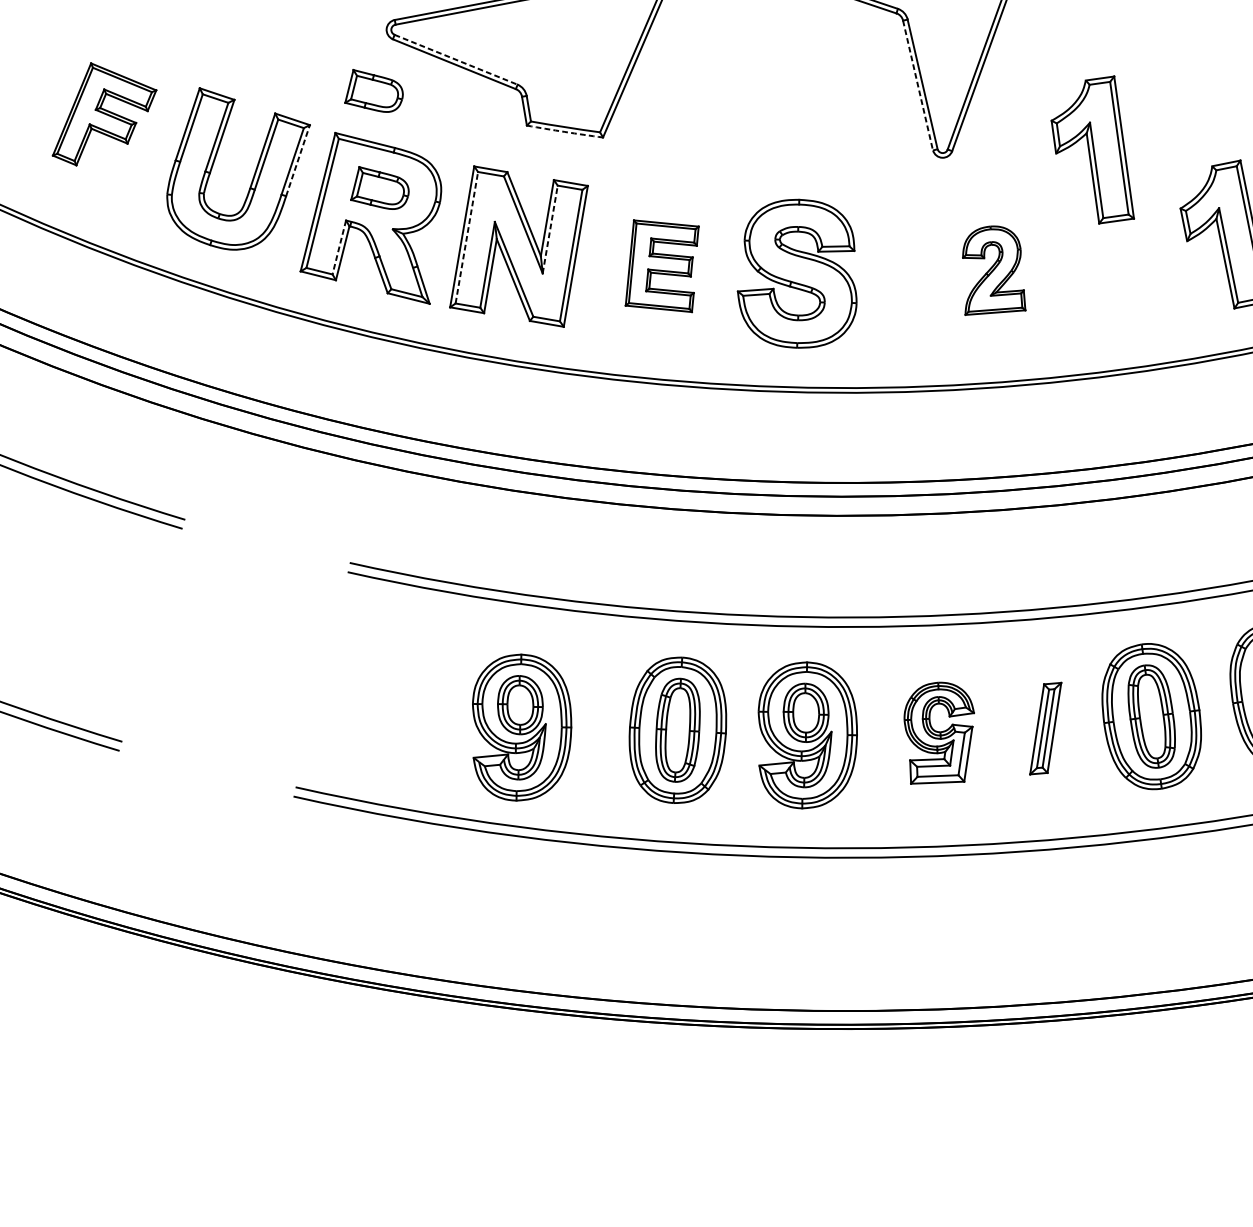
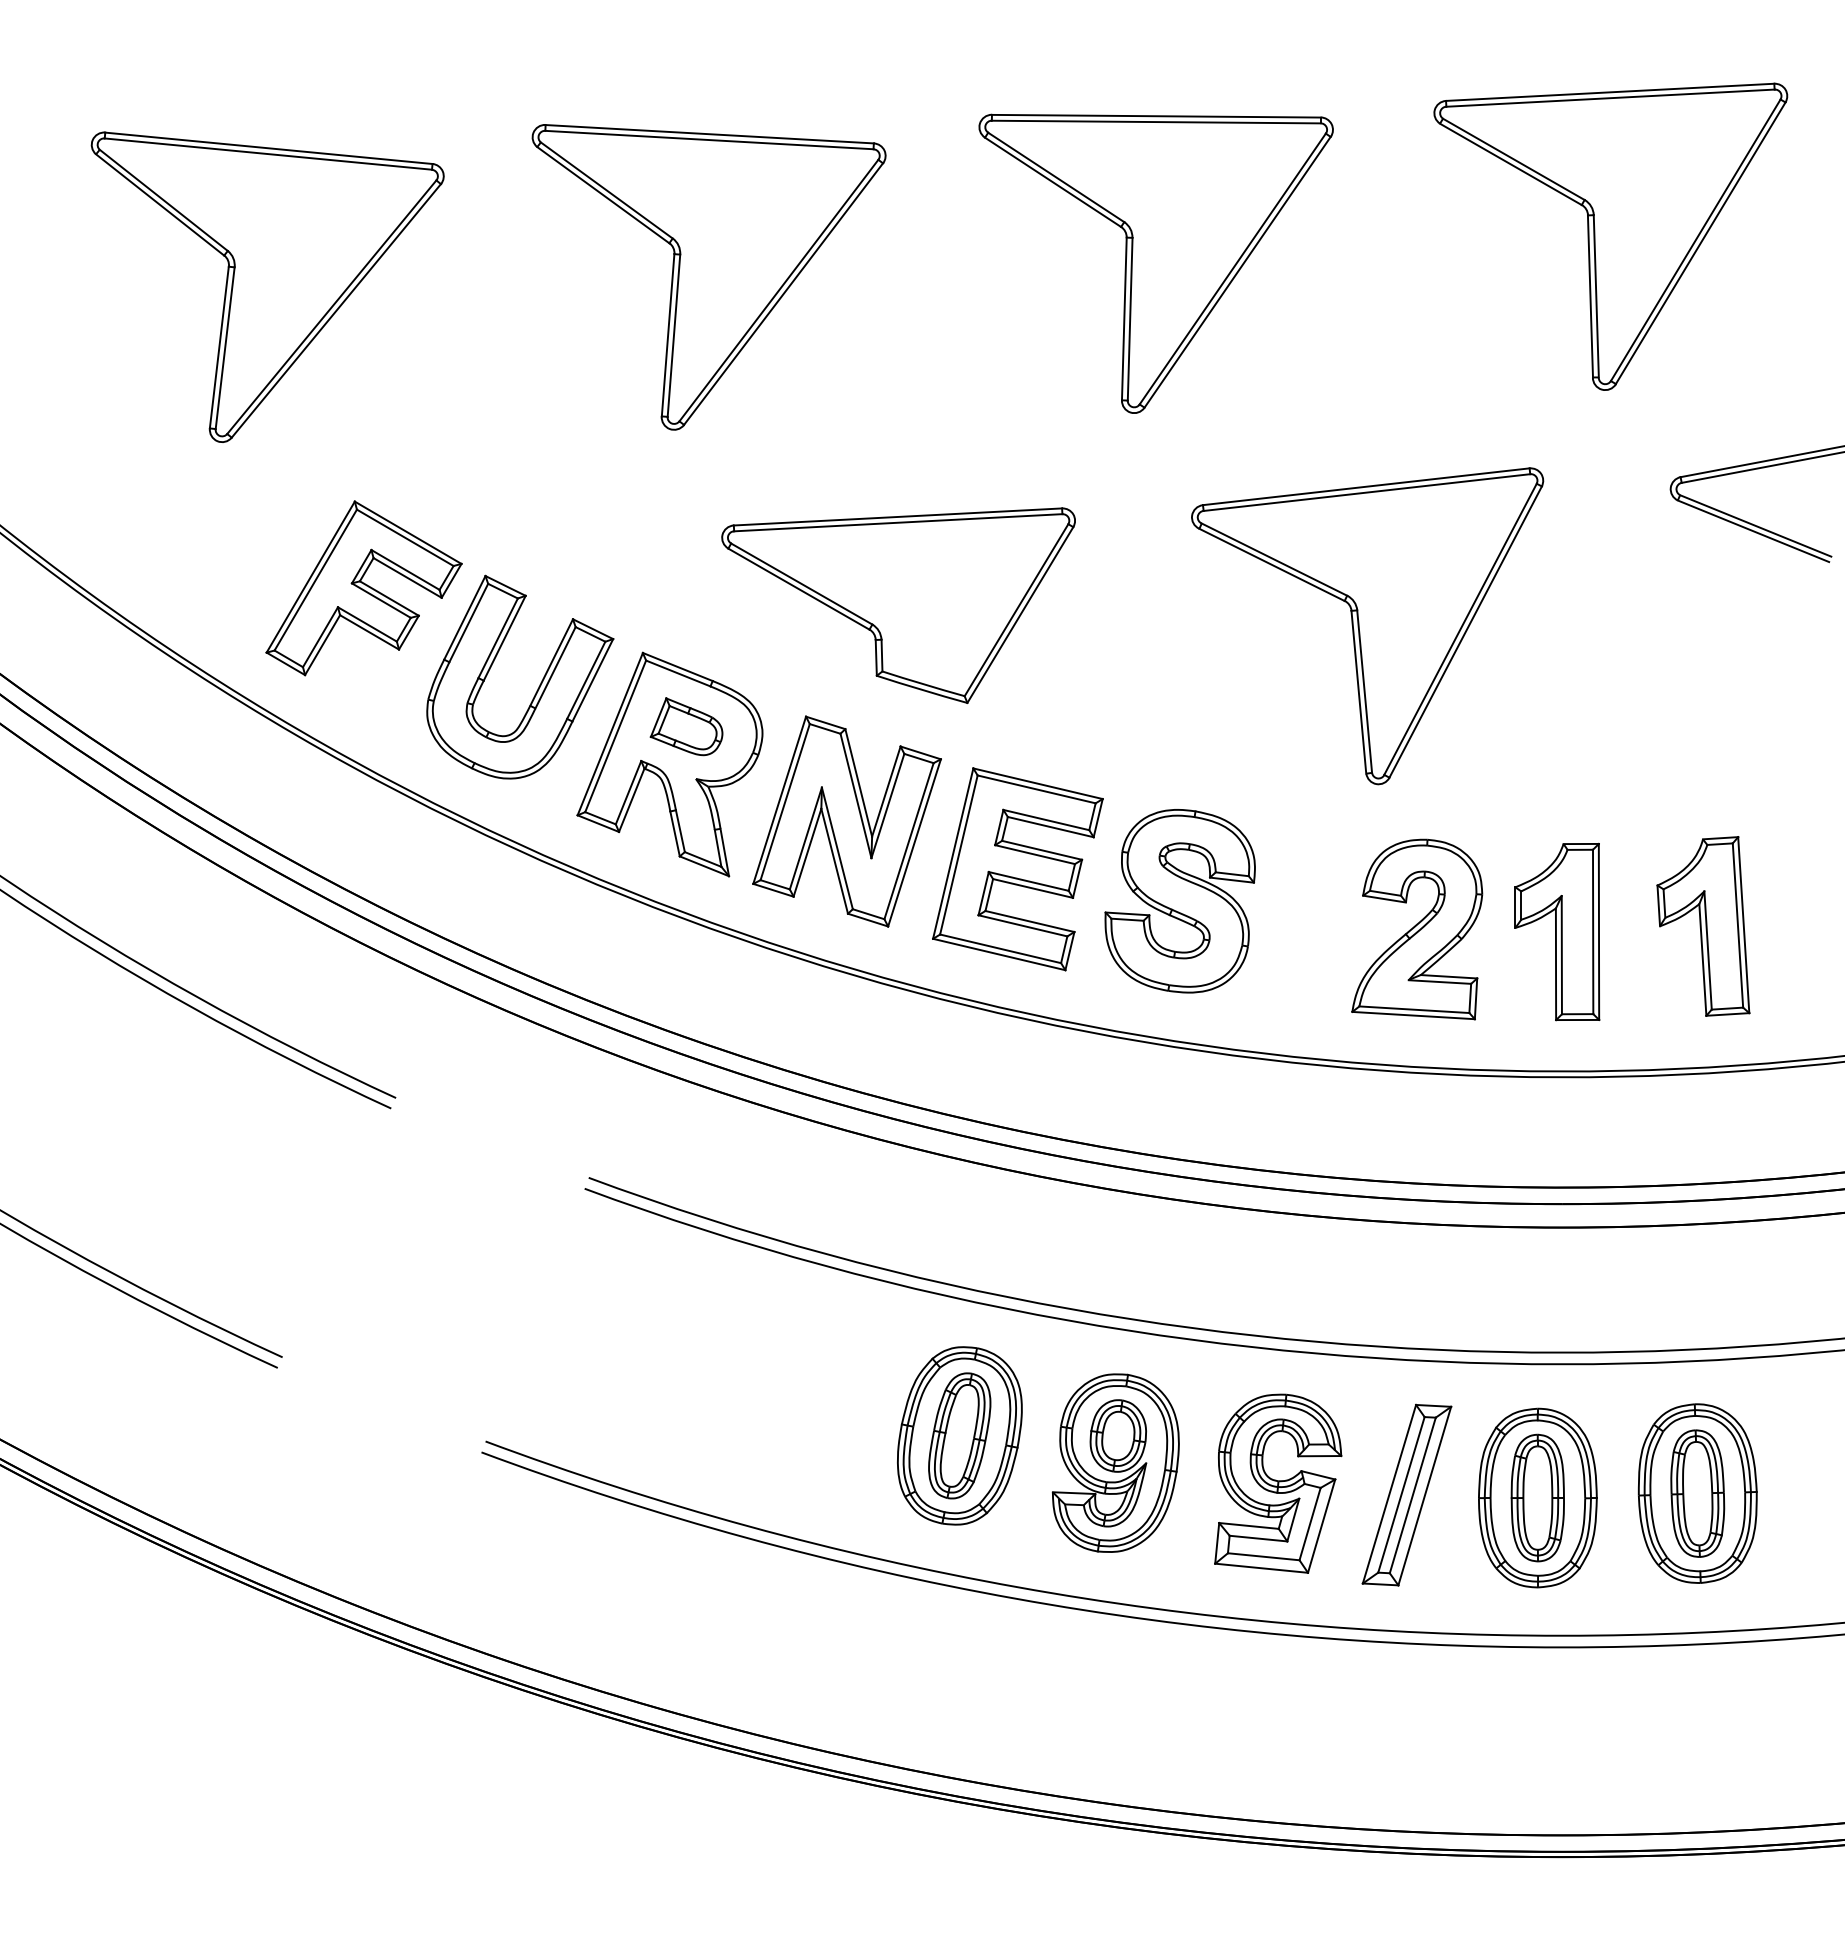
line: (456, 60) -> (802, 584), dashed -> solid
line: (917, 85) -> (1358, 692), dashed -> solid
part: (372, 90) -> (695, 607), removed
part: (102, 111) -> (363, 588), size x1.43
arc: (564, 131) -> (921, 689), dashed -> solid
part: (1090, 151) -> (1557, 931), moved
line: (297, 160) -> (592, 680), dashed -> solid
line: (549, 229) -> (887, 806), dashed -> solid
line: (467, 238) -> (785, 802), dashed -> solid
line: (339, 248) -> (628, 793), dashed -> solid
part: (661, 266) -> (1017, 869), size x1.67
part: (991, 270) -> (1417, 929), size x1.67
part: (520, 726) -> (769, 1405), removed
part: (1045, 728) -> (1406, 1494), size x1.67
part: (940, 733) -> (1278, 1483), size x1.43

